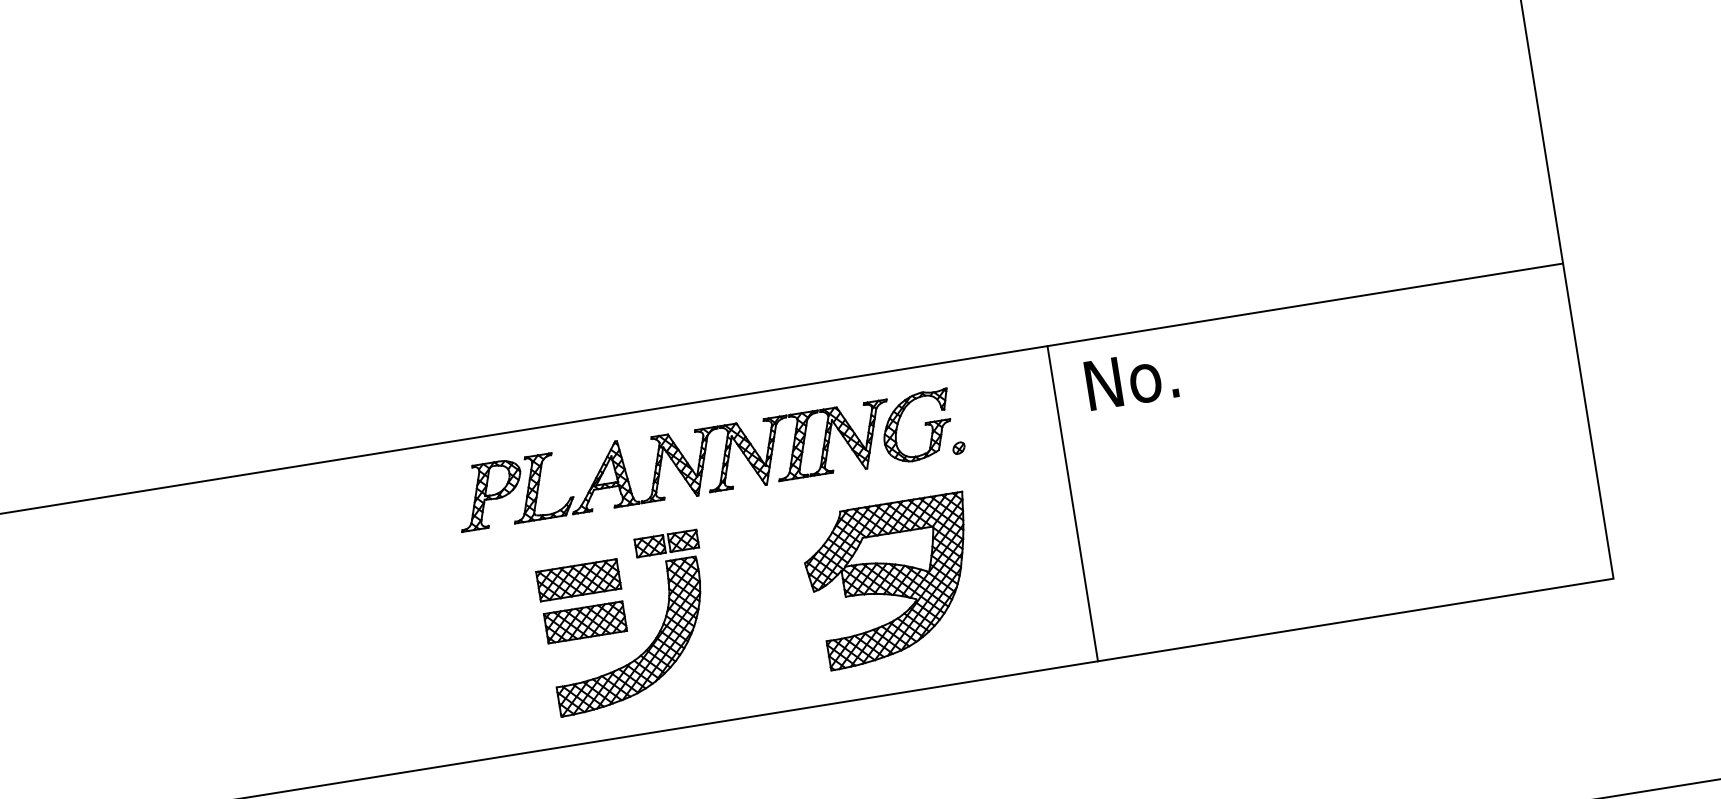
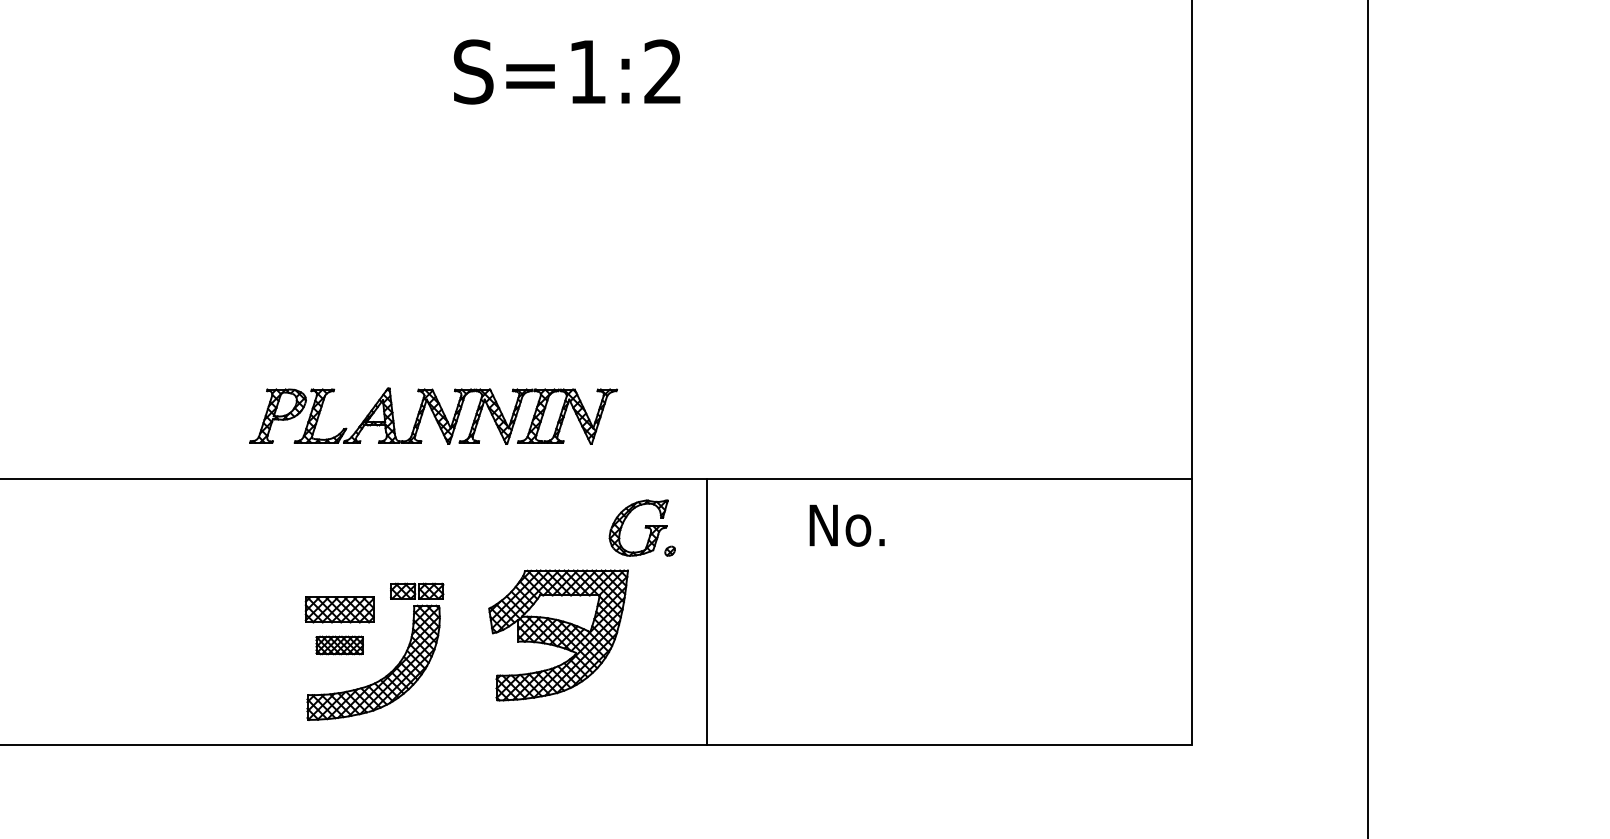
text: (1130, 379) -> (846, 525), moved
part: (674, 464) -> (433, 415), moved
line: (1072, 503) -> (707, 611), moved
part: (892, 581) -> (558, 635), moved
part: (585, 622) -> (339, 645), size x0.7

